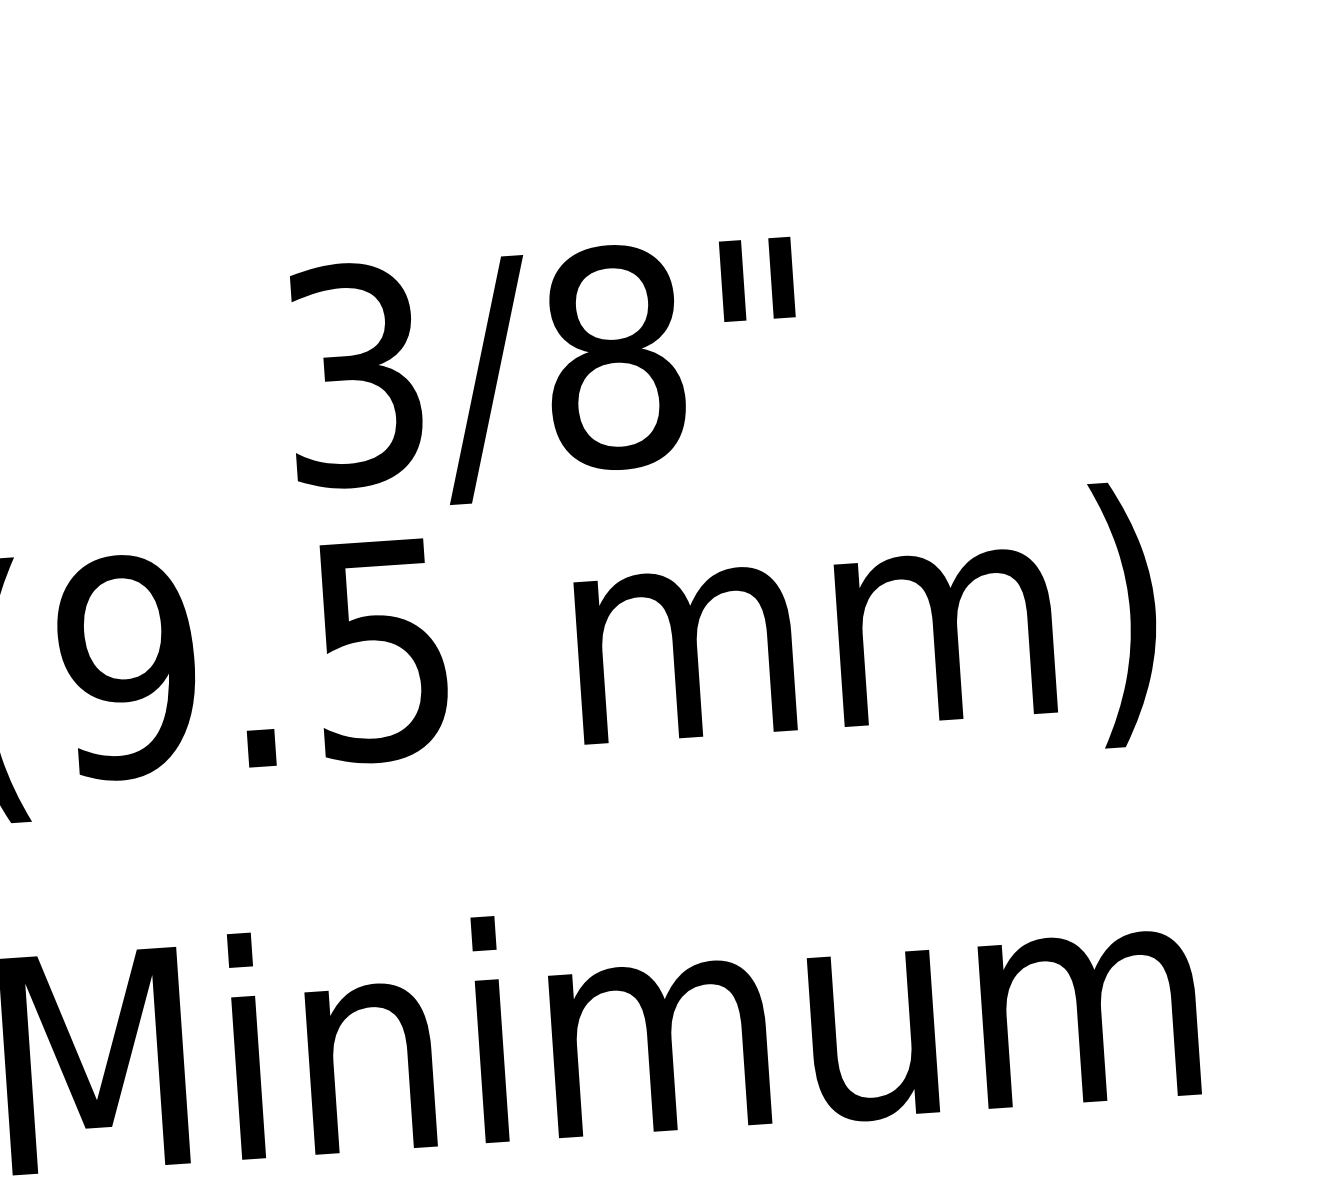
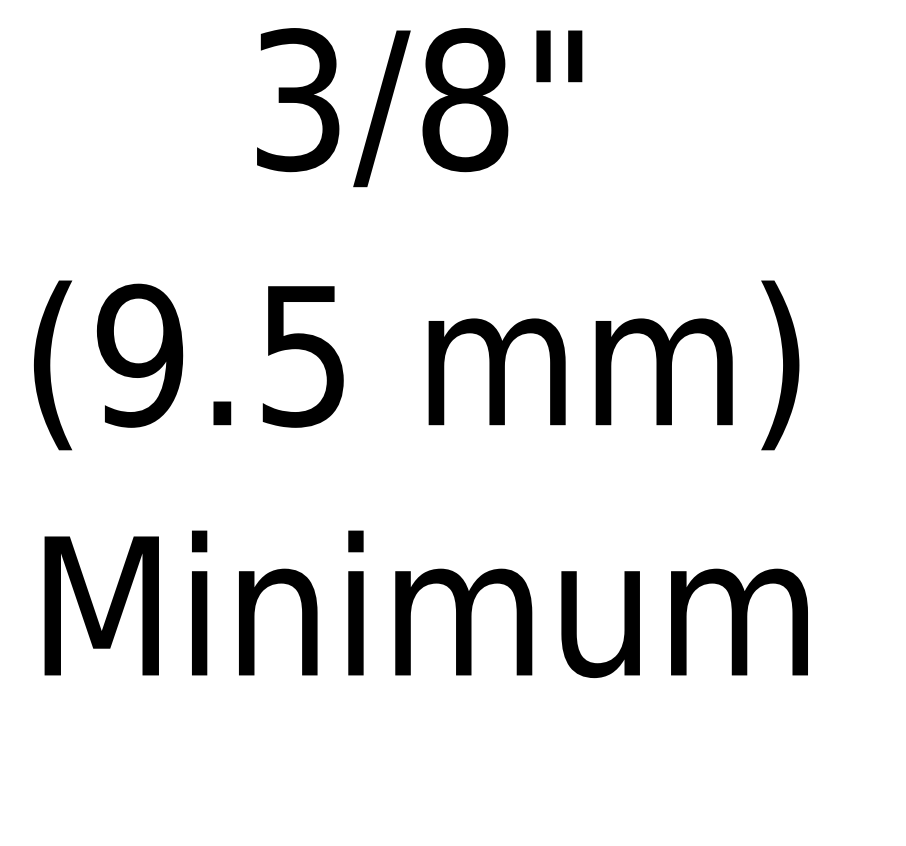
text: (544, 373) -> (419, 107), moved

